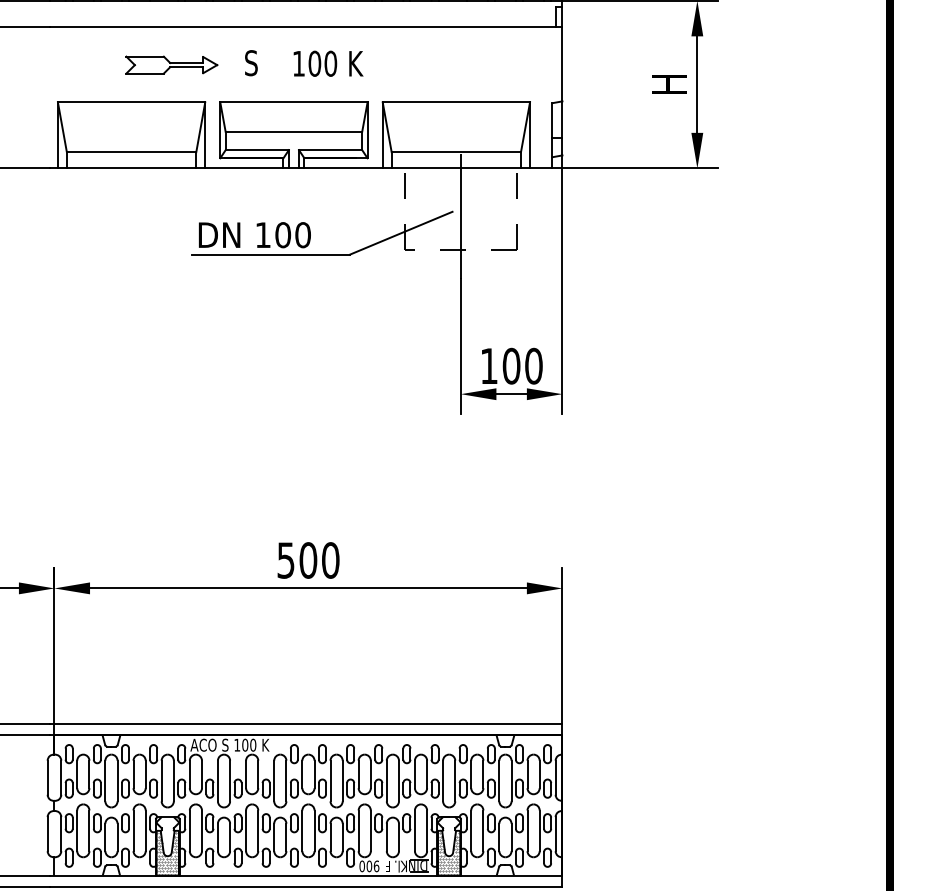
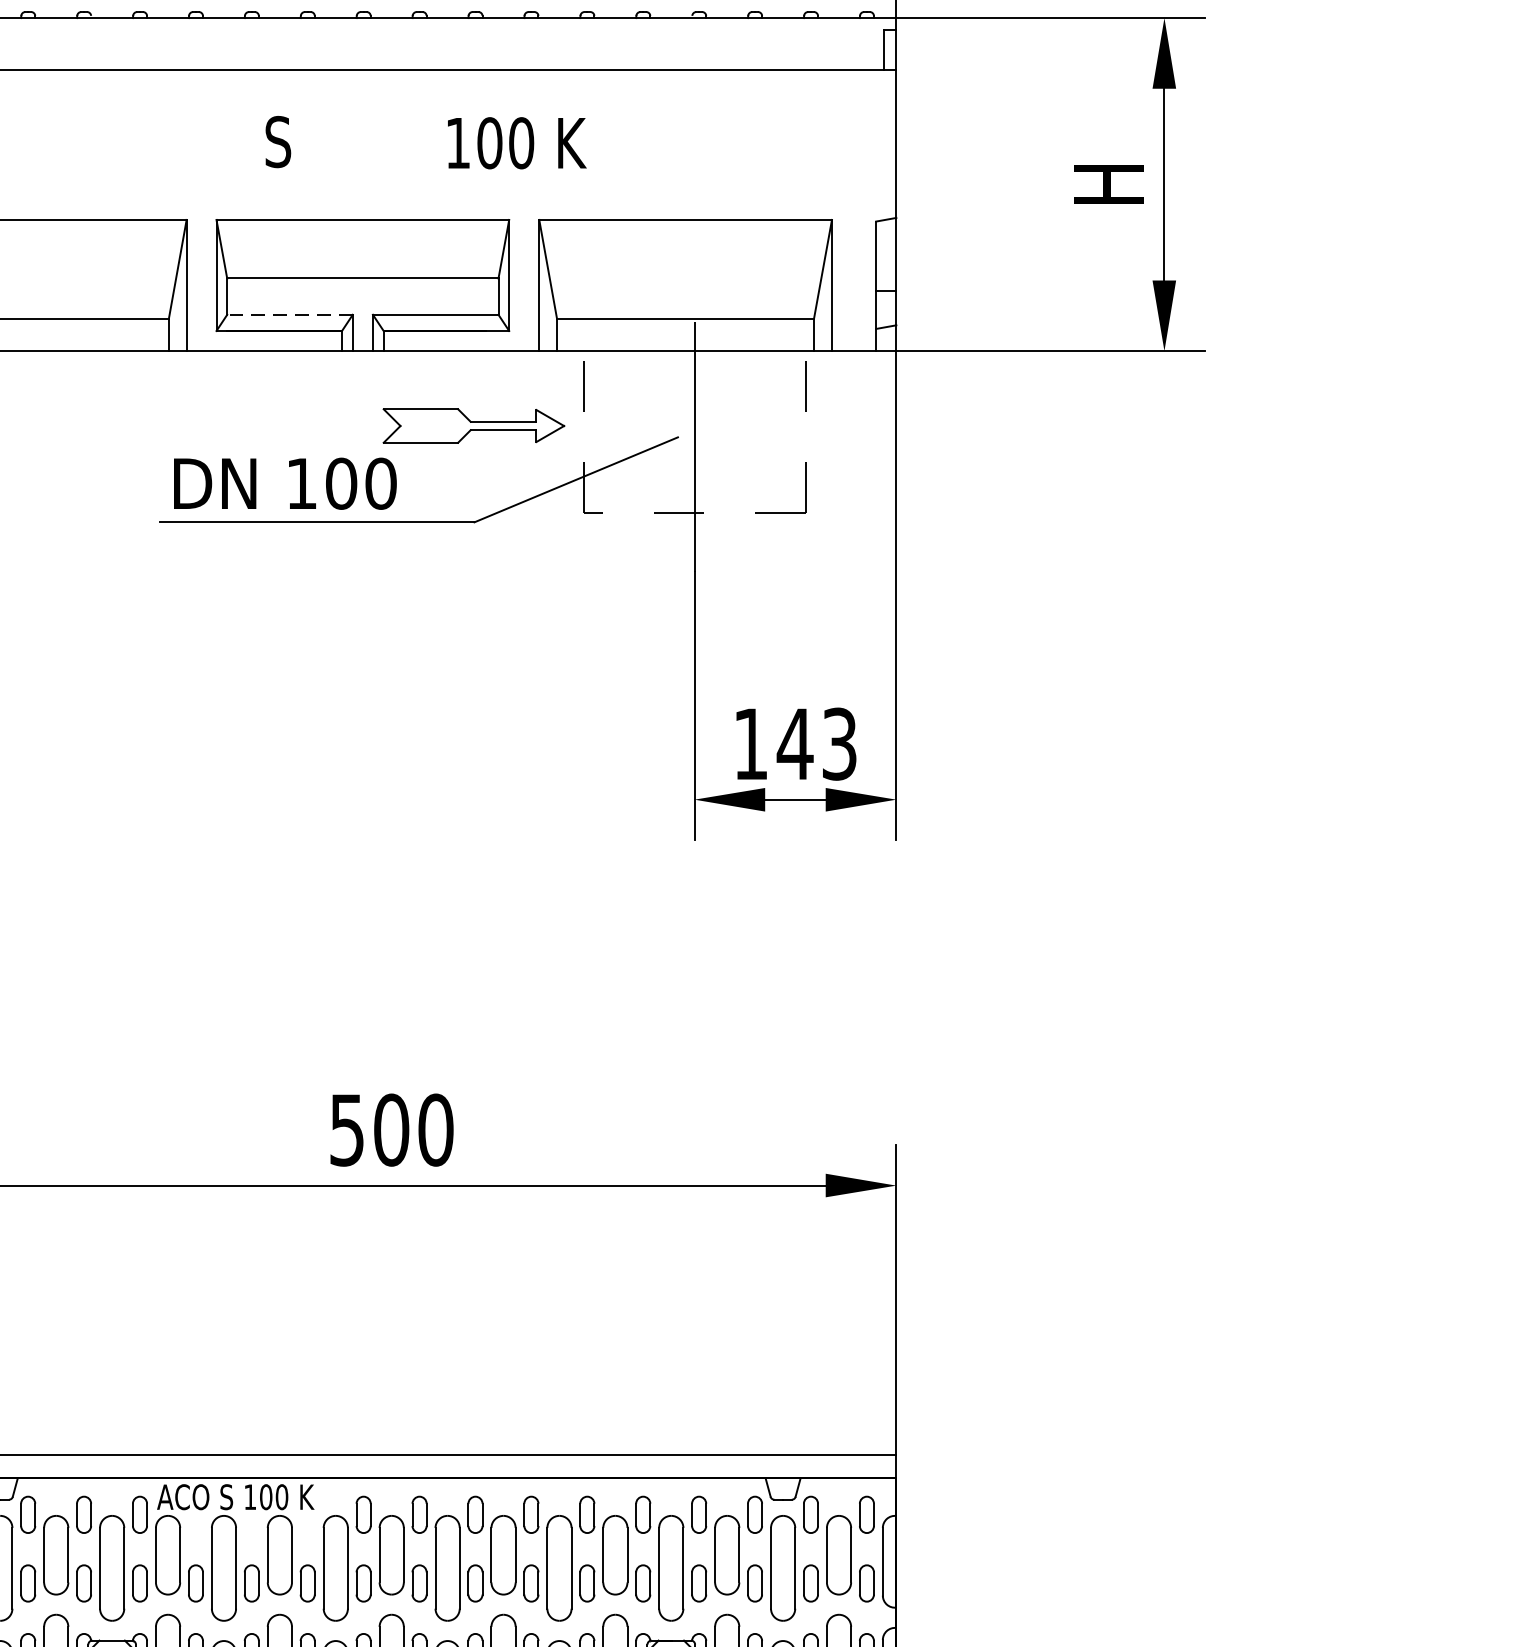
text: (328, 63) -> (516, 142), moved
part: (171, 64) -> (473, 424), moved
line: (257, 150) -> (290, 315), solid -> dashed
text: (522, 365) -> (816, 742), 100 -> 143

